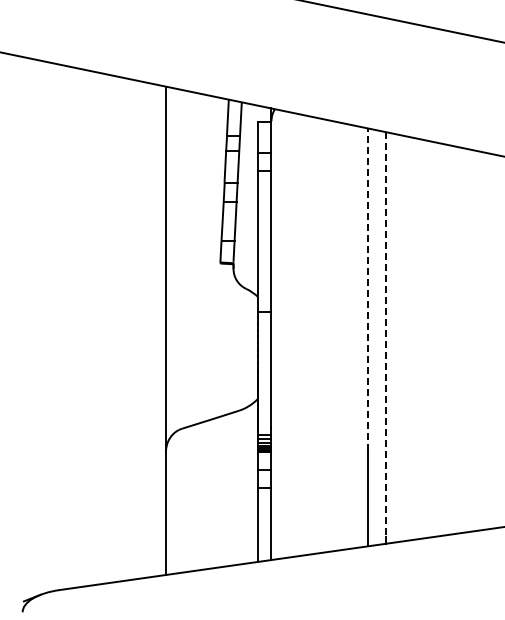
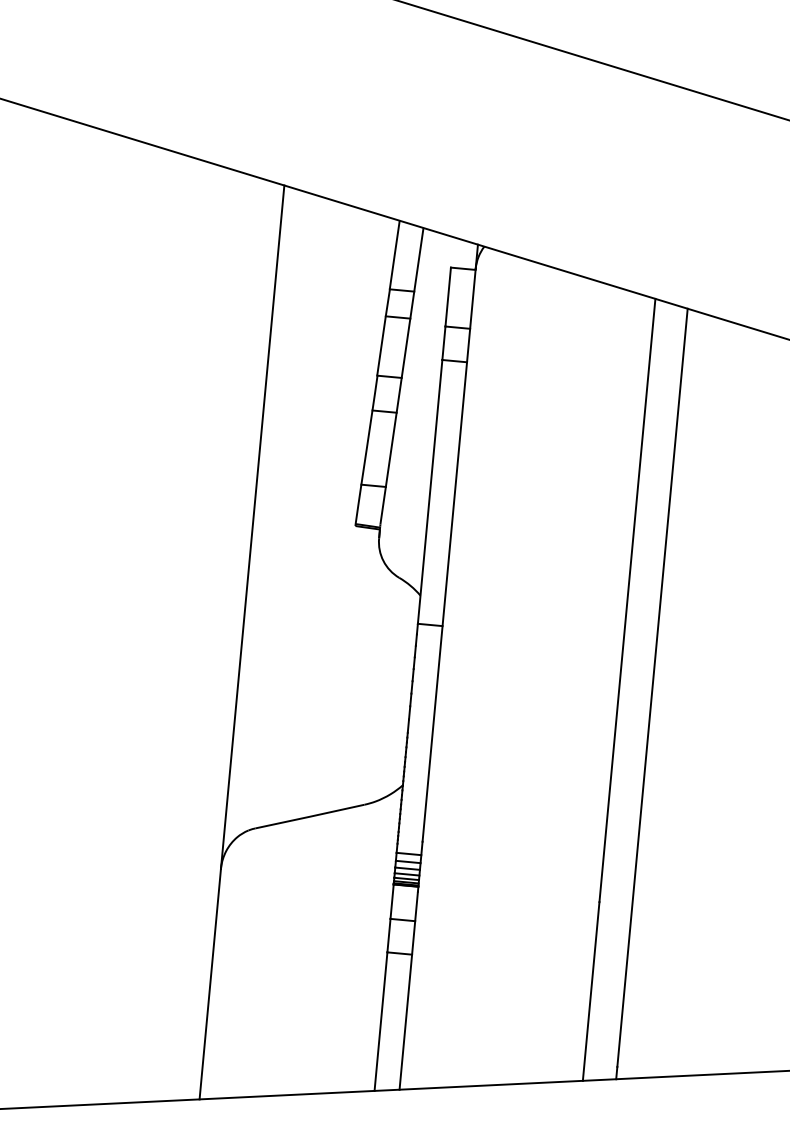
line: (368, 289) -> (628, 600), dashed -> solid
line: (385, 334) -> (652, 687), dashed -> solid

